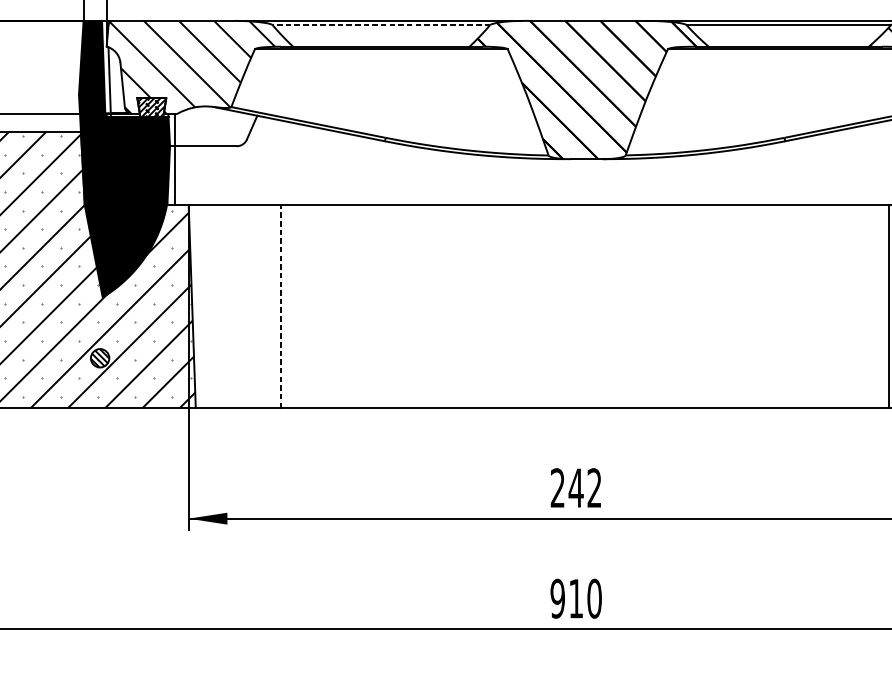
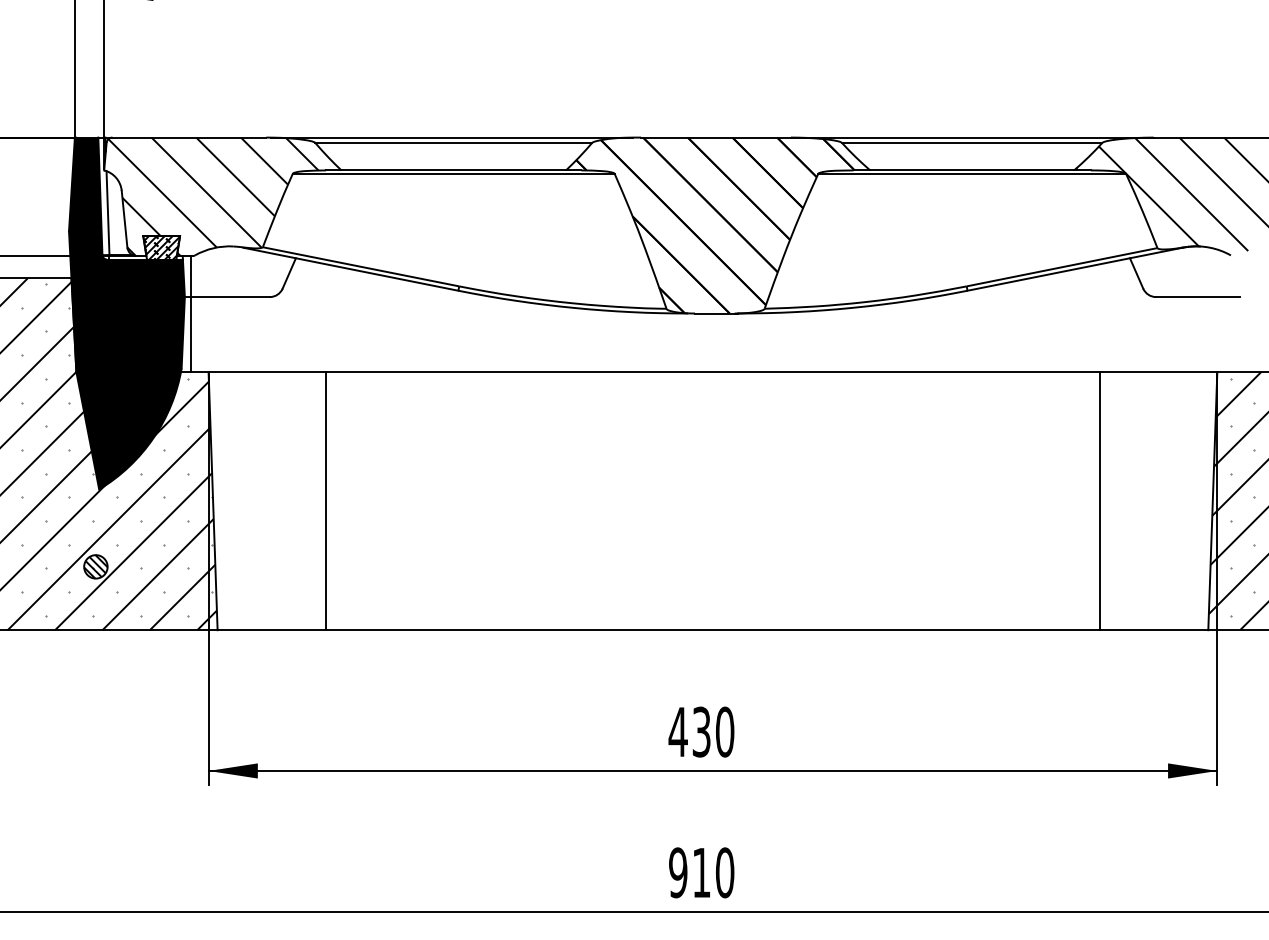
line: (381, 24) -> (453, 142), dashed -> solid
line: (280, 306) -> (325, 500), dashed -> solid
text: (576, 487) -> (701, 731), 242 -> 430

